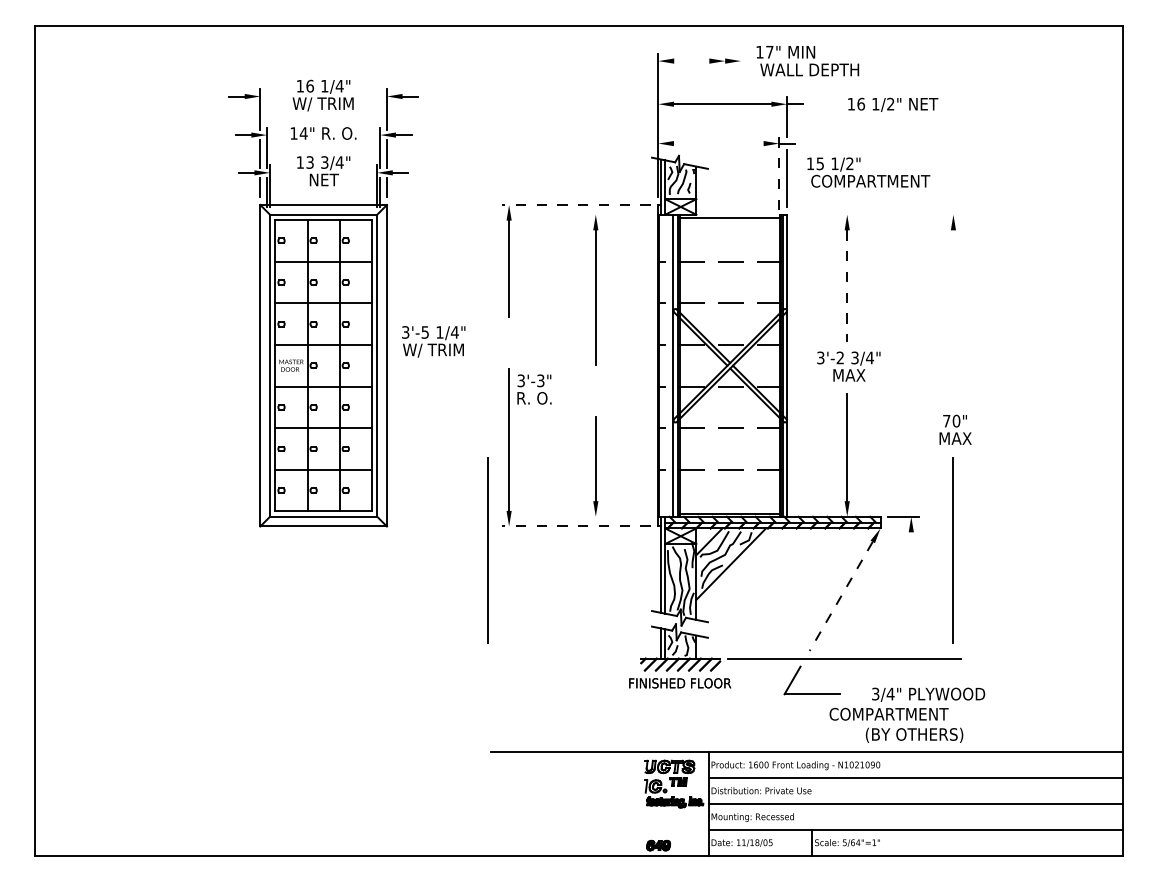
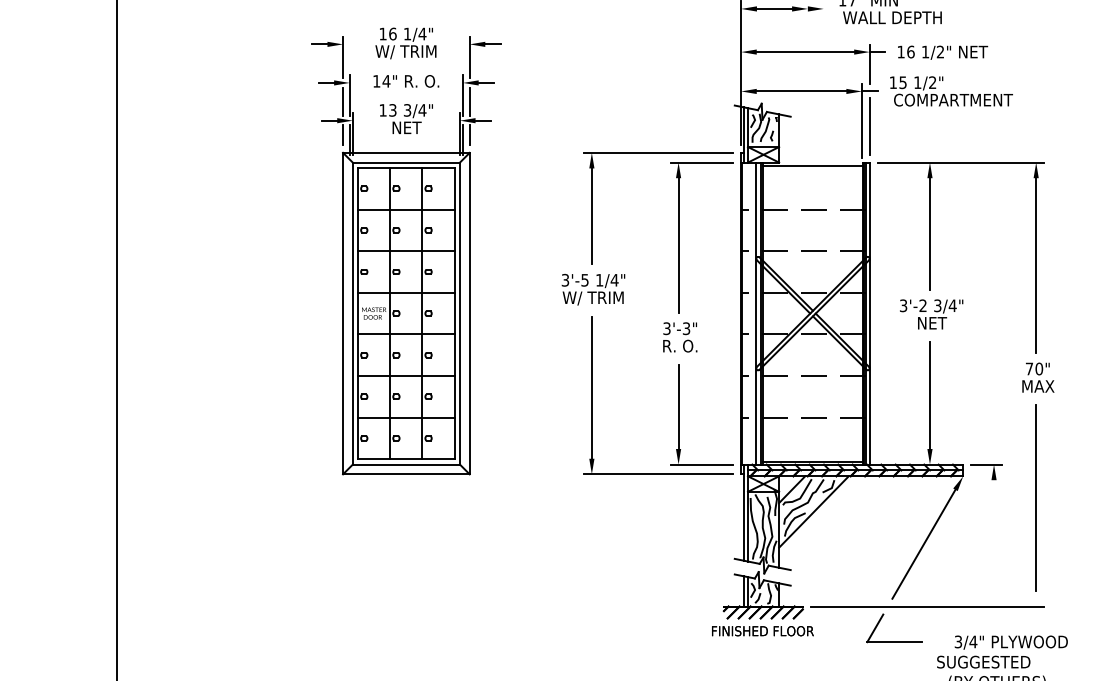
line: (691, 61) -> (774, 9), added
text: (893, 104) -> (943, 52), moved
line: (718, 143) -> (801, 91), added
text: (868, 172) -> (951, 91), moved
line: (779, 173) -> (862, 121), dashed -> solid
line: (575, 205) -> (658, 153), dashed -> solid
line: (619, 214) -> (702, 162), added
line: (877, 214) -> (960, 162), added
line: (847, 286) -> (930, 234), dashed -> solid
line: (953, 317) -> (1036, 265), added
text: (433, 341) -> (593, 289), moved
text: (849, 375) -> (932, 323), MAX -> NET
text: (534, 389) -> (680, 337), moved
line: (619, 516) -> (702, 464), added
line: (575, 526) -> (658, 474), dashed -> solid
line: (487, 550) -> (570, 498), removed
line: (841, 596) -> (924, 544), dashed -> solid
text: (888, 713) -> (971, 661), COMPARTMENT -> SUGGESTED

